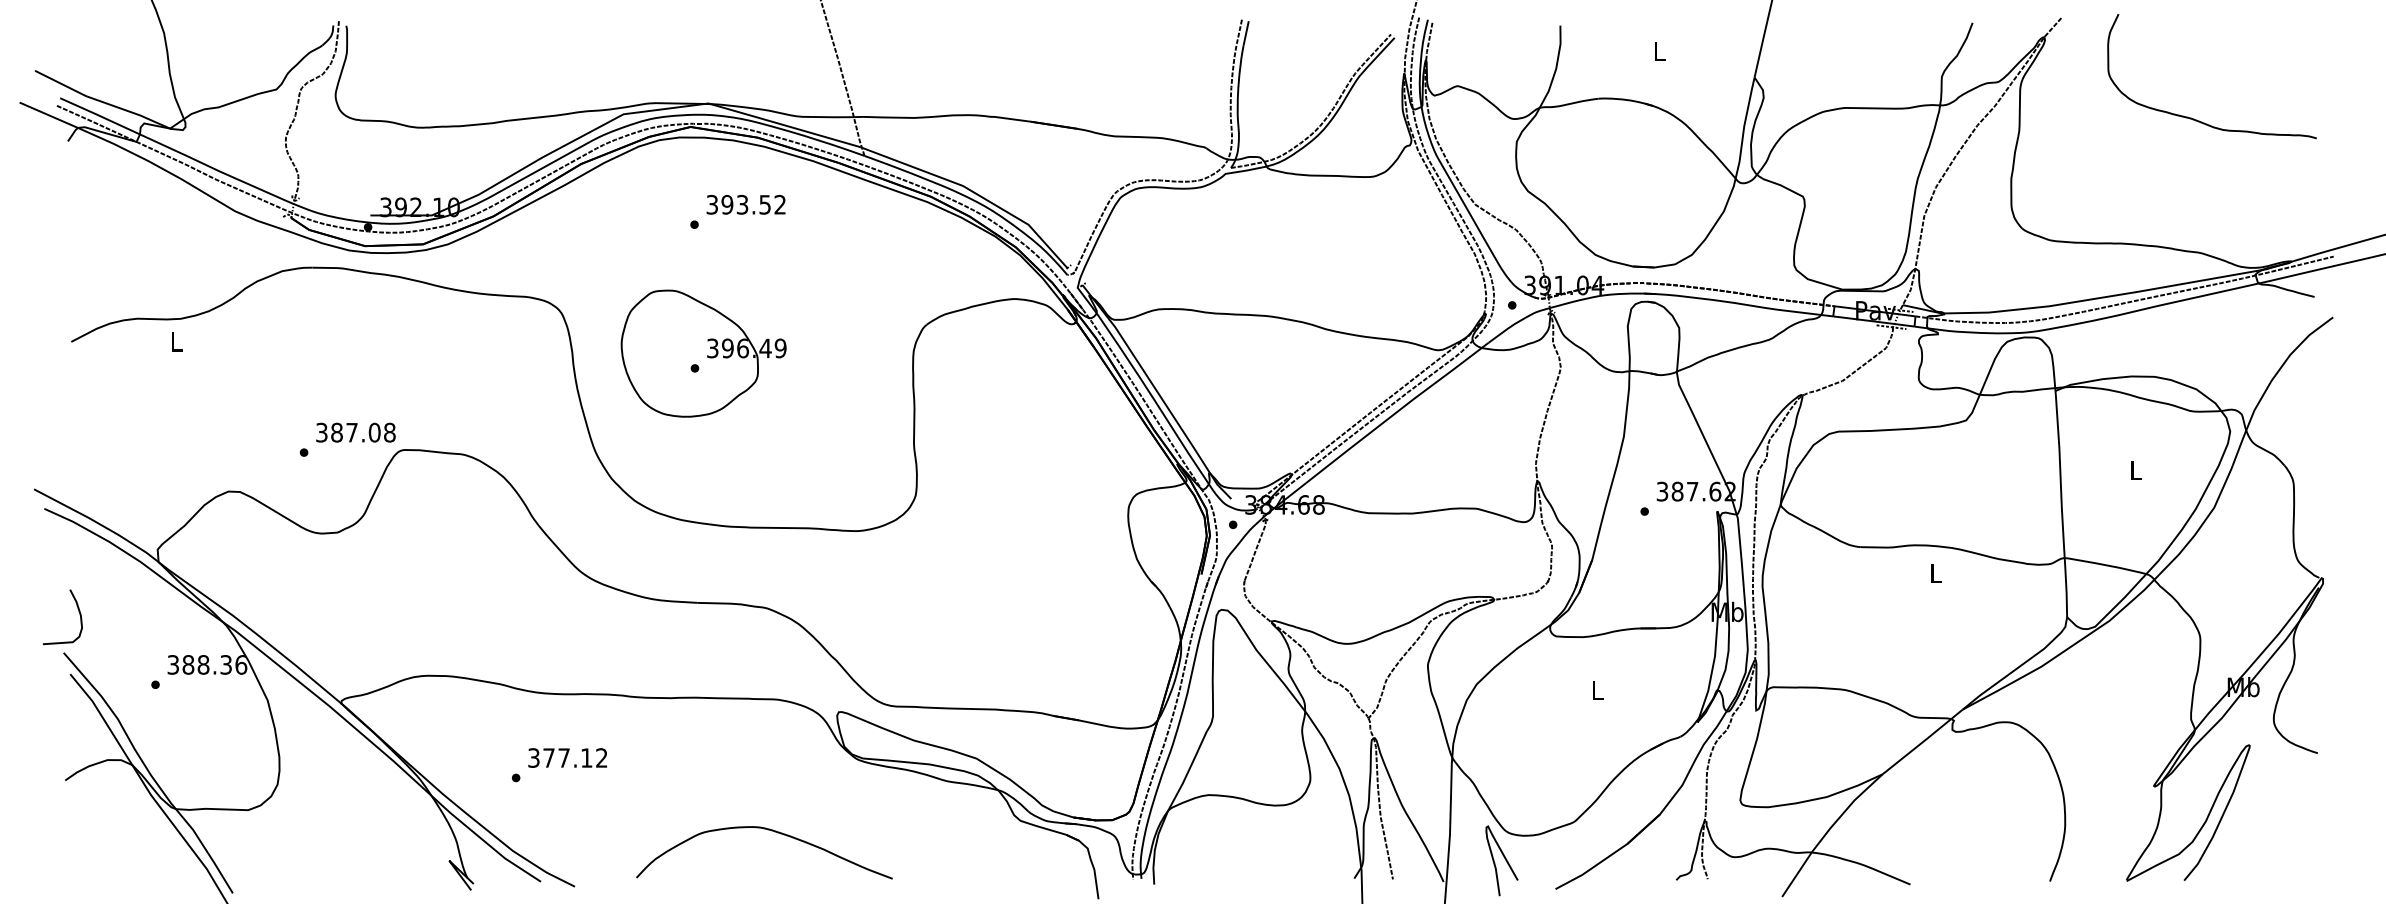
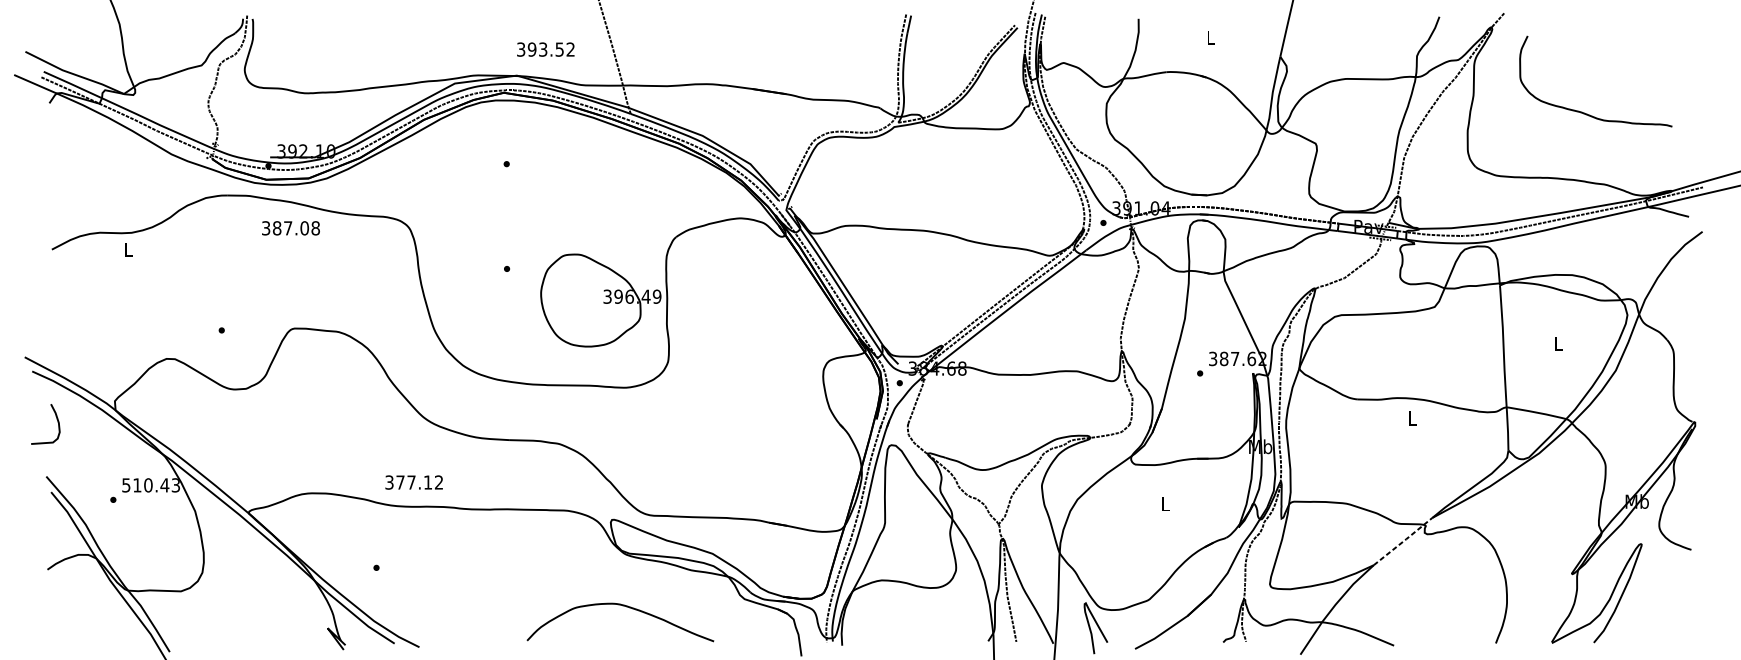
curve: (2194, 118) -> (1583, 112), moved
text: (745, 204) -> (545, 49), moved
part: (703, 353) -> (600, 300), moved
text: (355, 432) -> (290, 228), moved
curve: (78, 611) -> (57, 420), moved
text: (207, 664) -> (151, 485), 388.36 -> 510.43
line: (1923, 741) -> (1403, 541), solid -> dashed
text: (567, 757) -> (414, 482), moved
curve: (771, 831) -> (625, 606), moved

